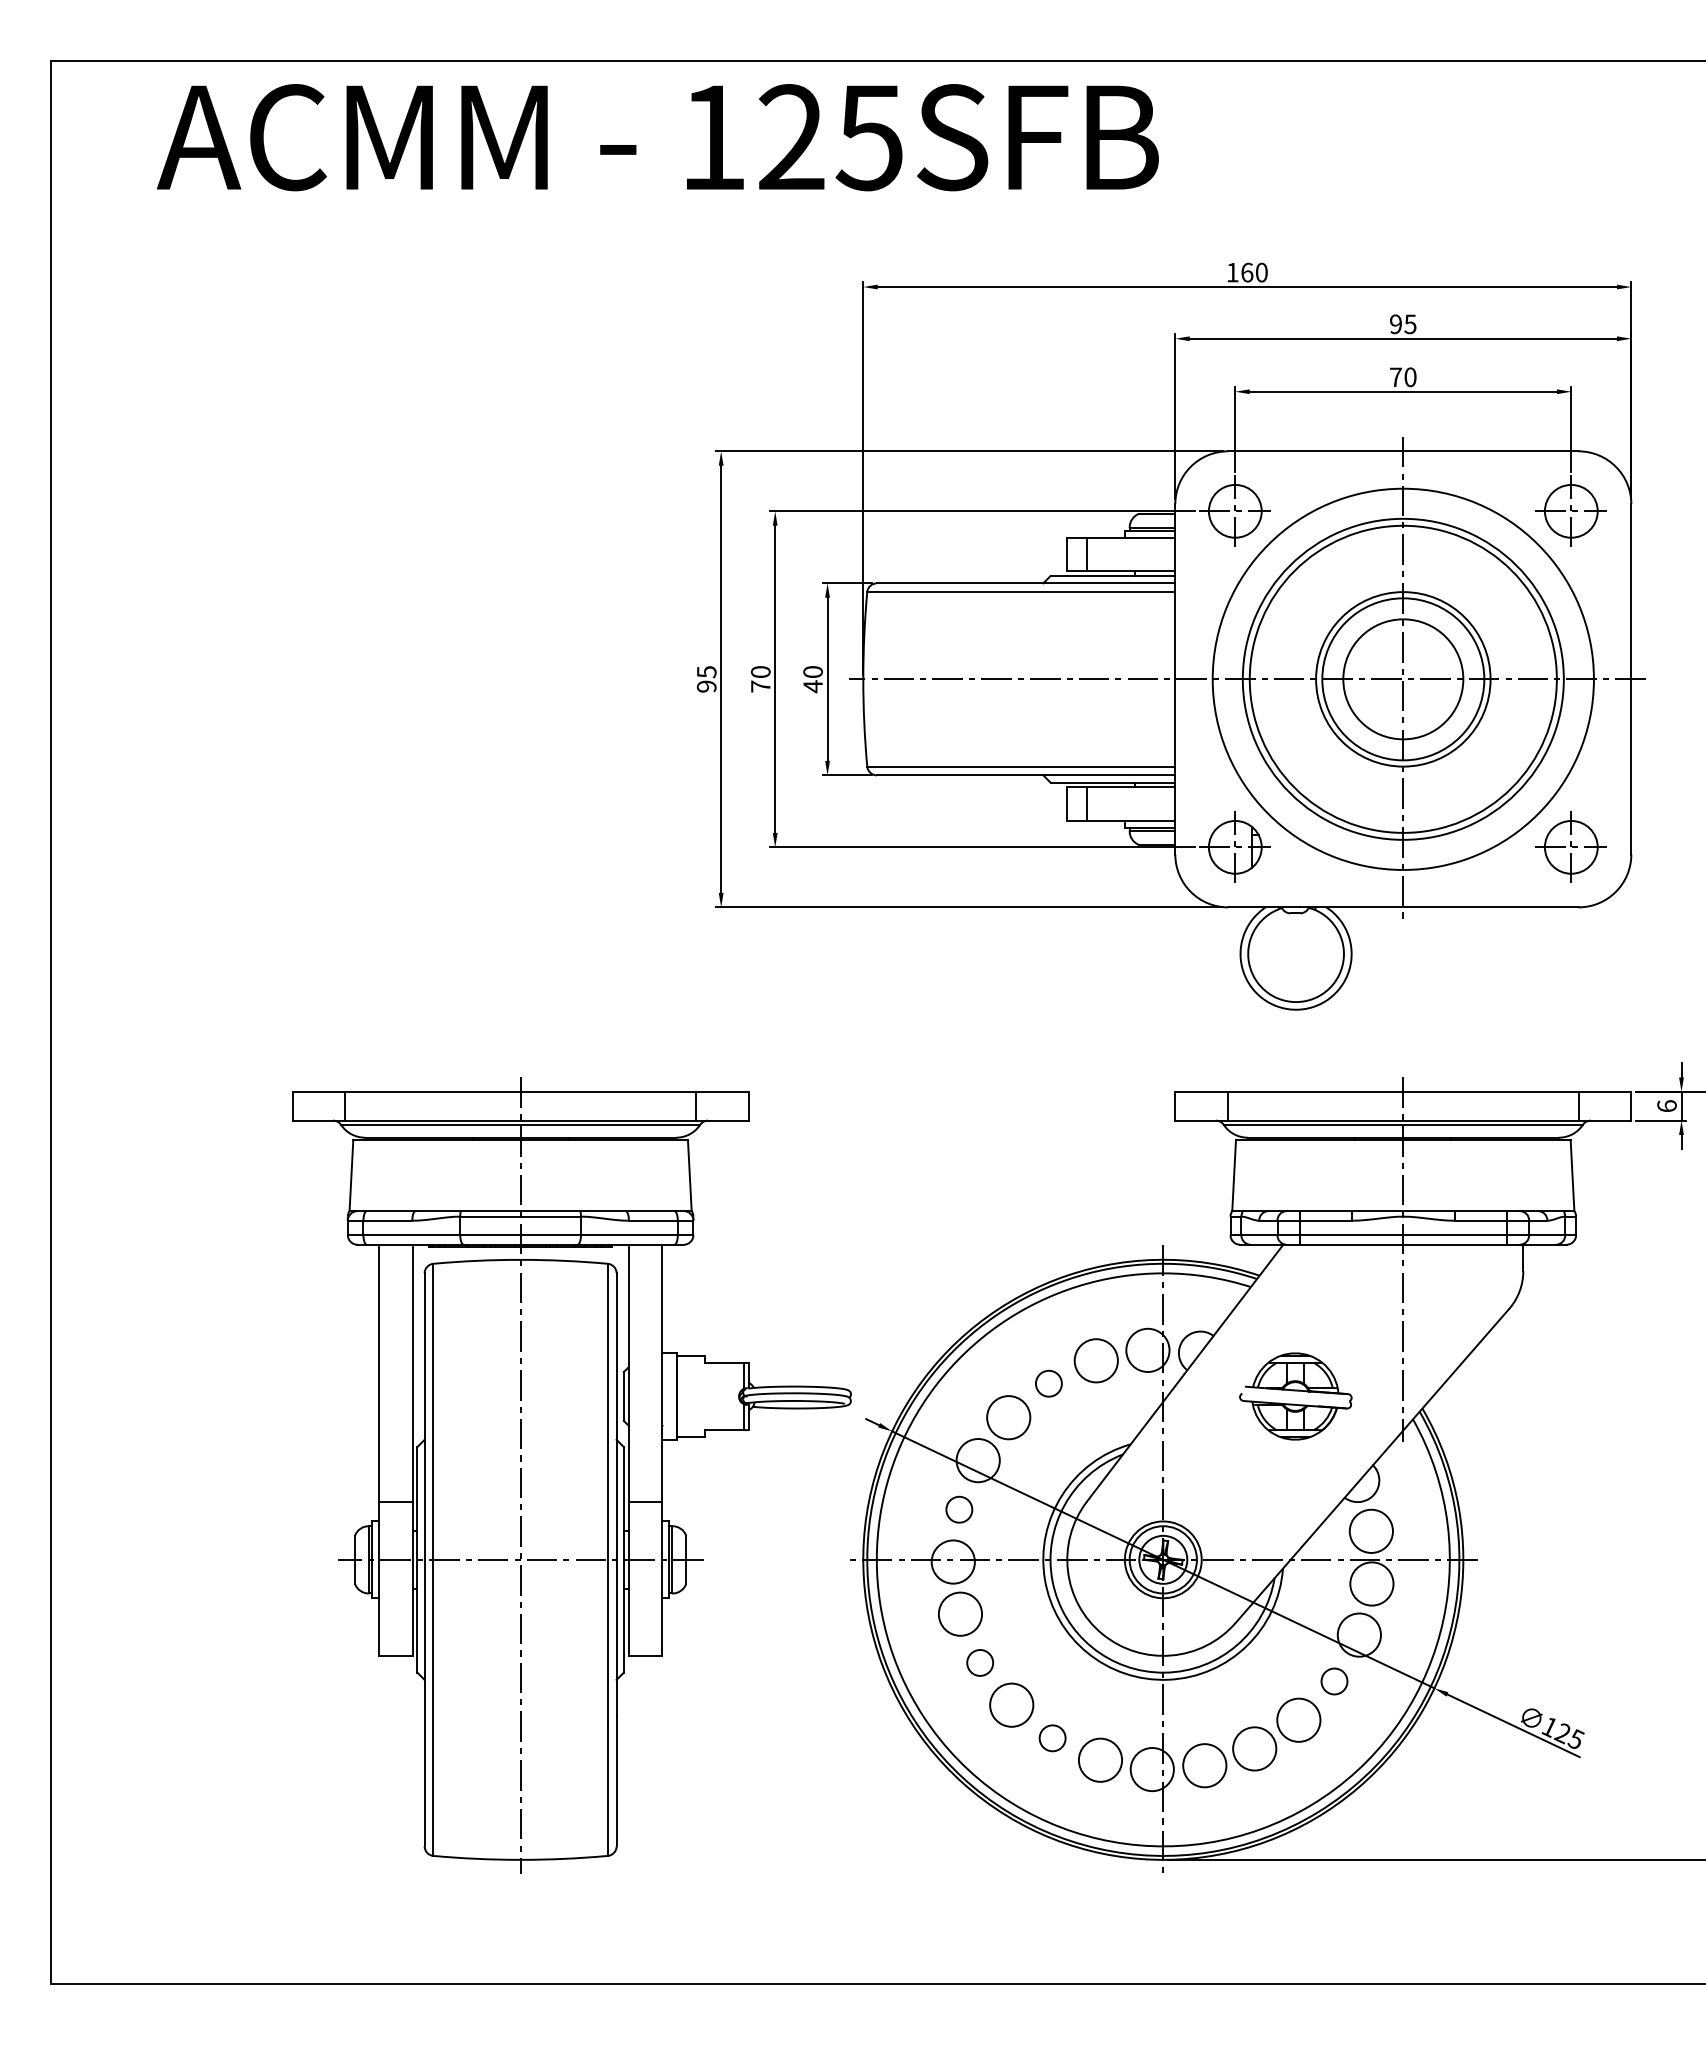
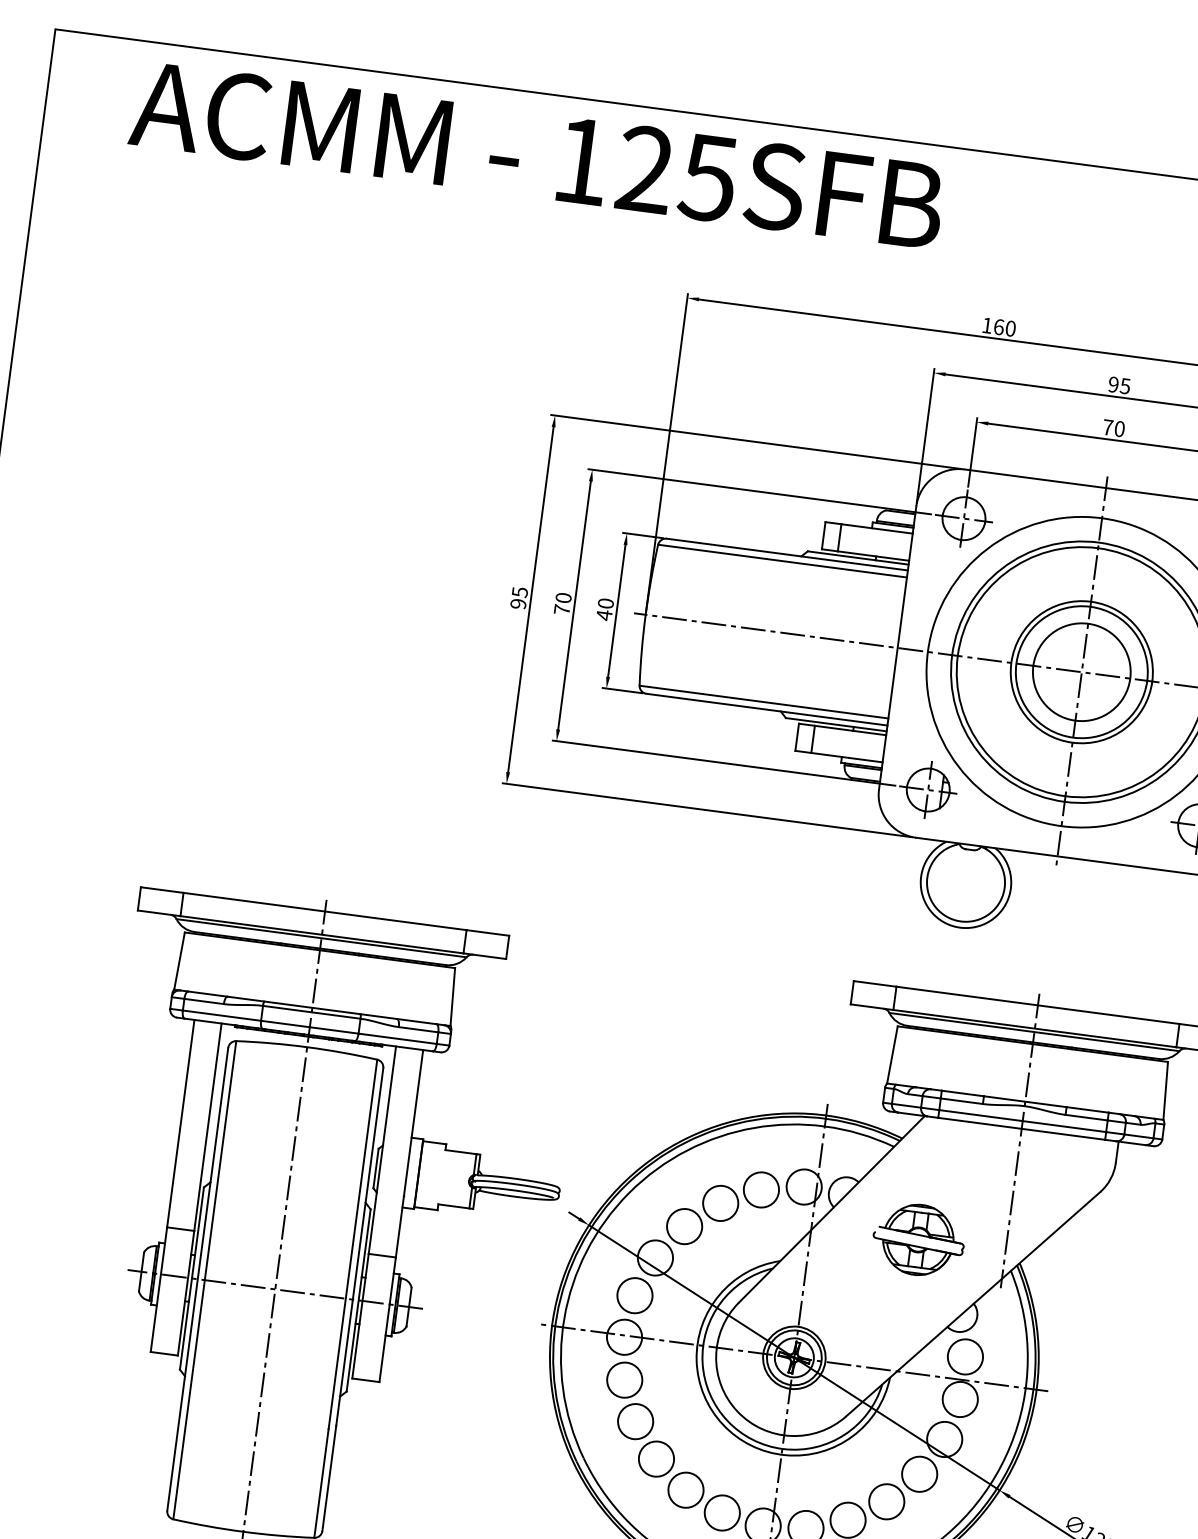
circle: (1048, 1383) -> (720, 1203), size x1.67
circle: (958, 1509) -> (634, 1295), size x1.67
circle: (979, 1662) -> (634, 1421), size x1.67
circle: (1334, 1681) -> (919, 1474), size x1.67
circle: (1052, 1737) -> (685, 1489), size x1.67

